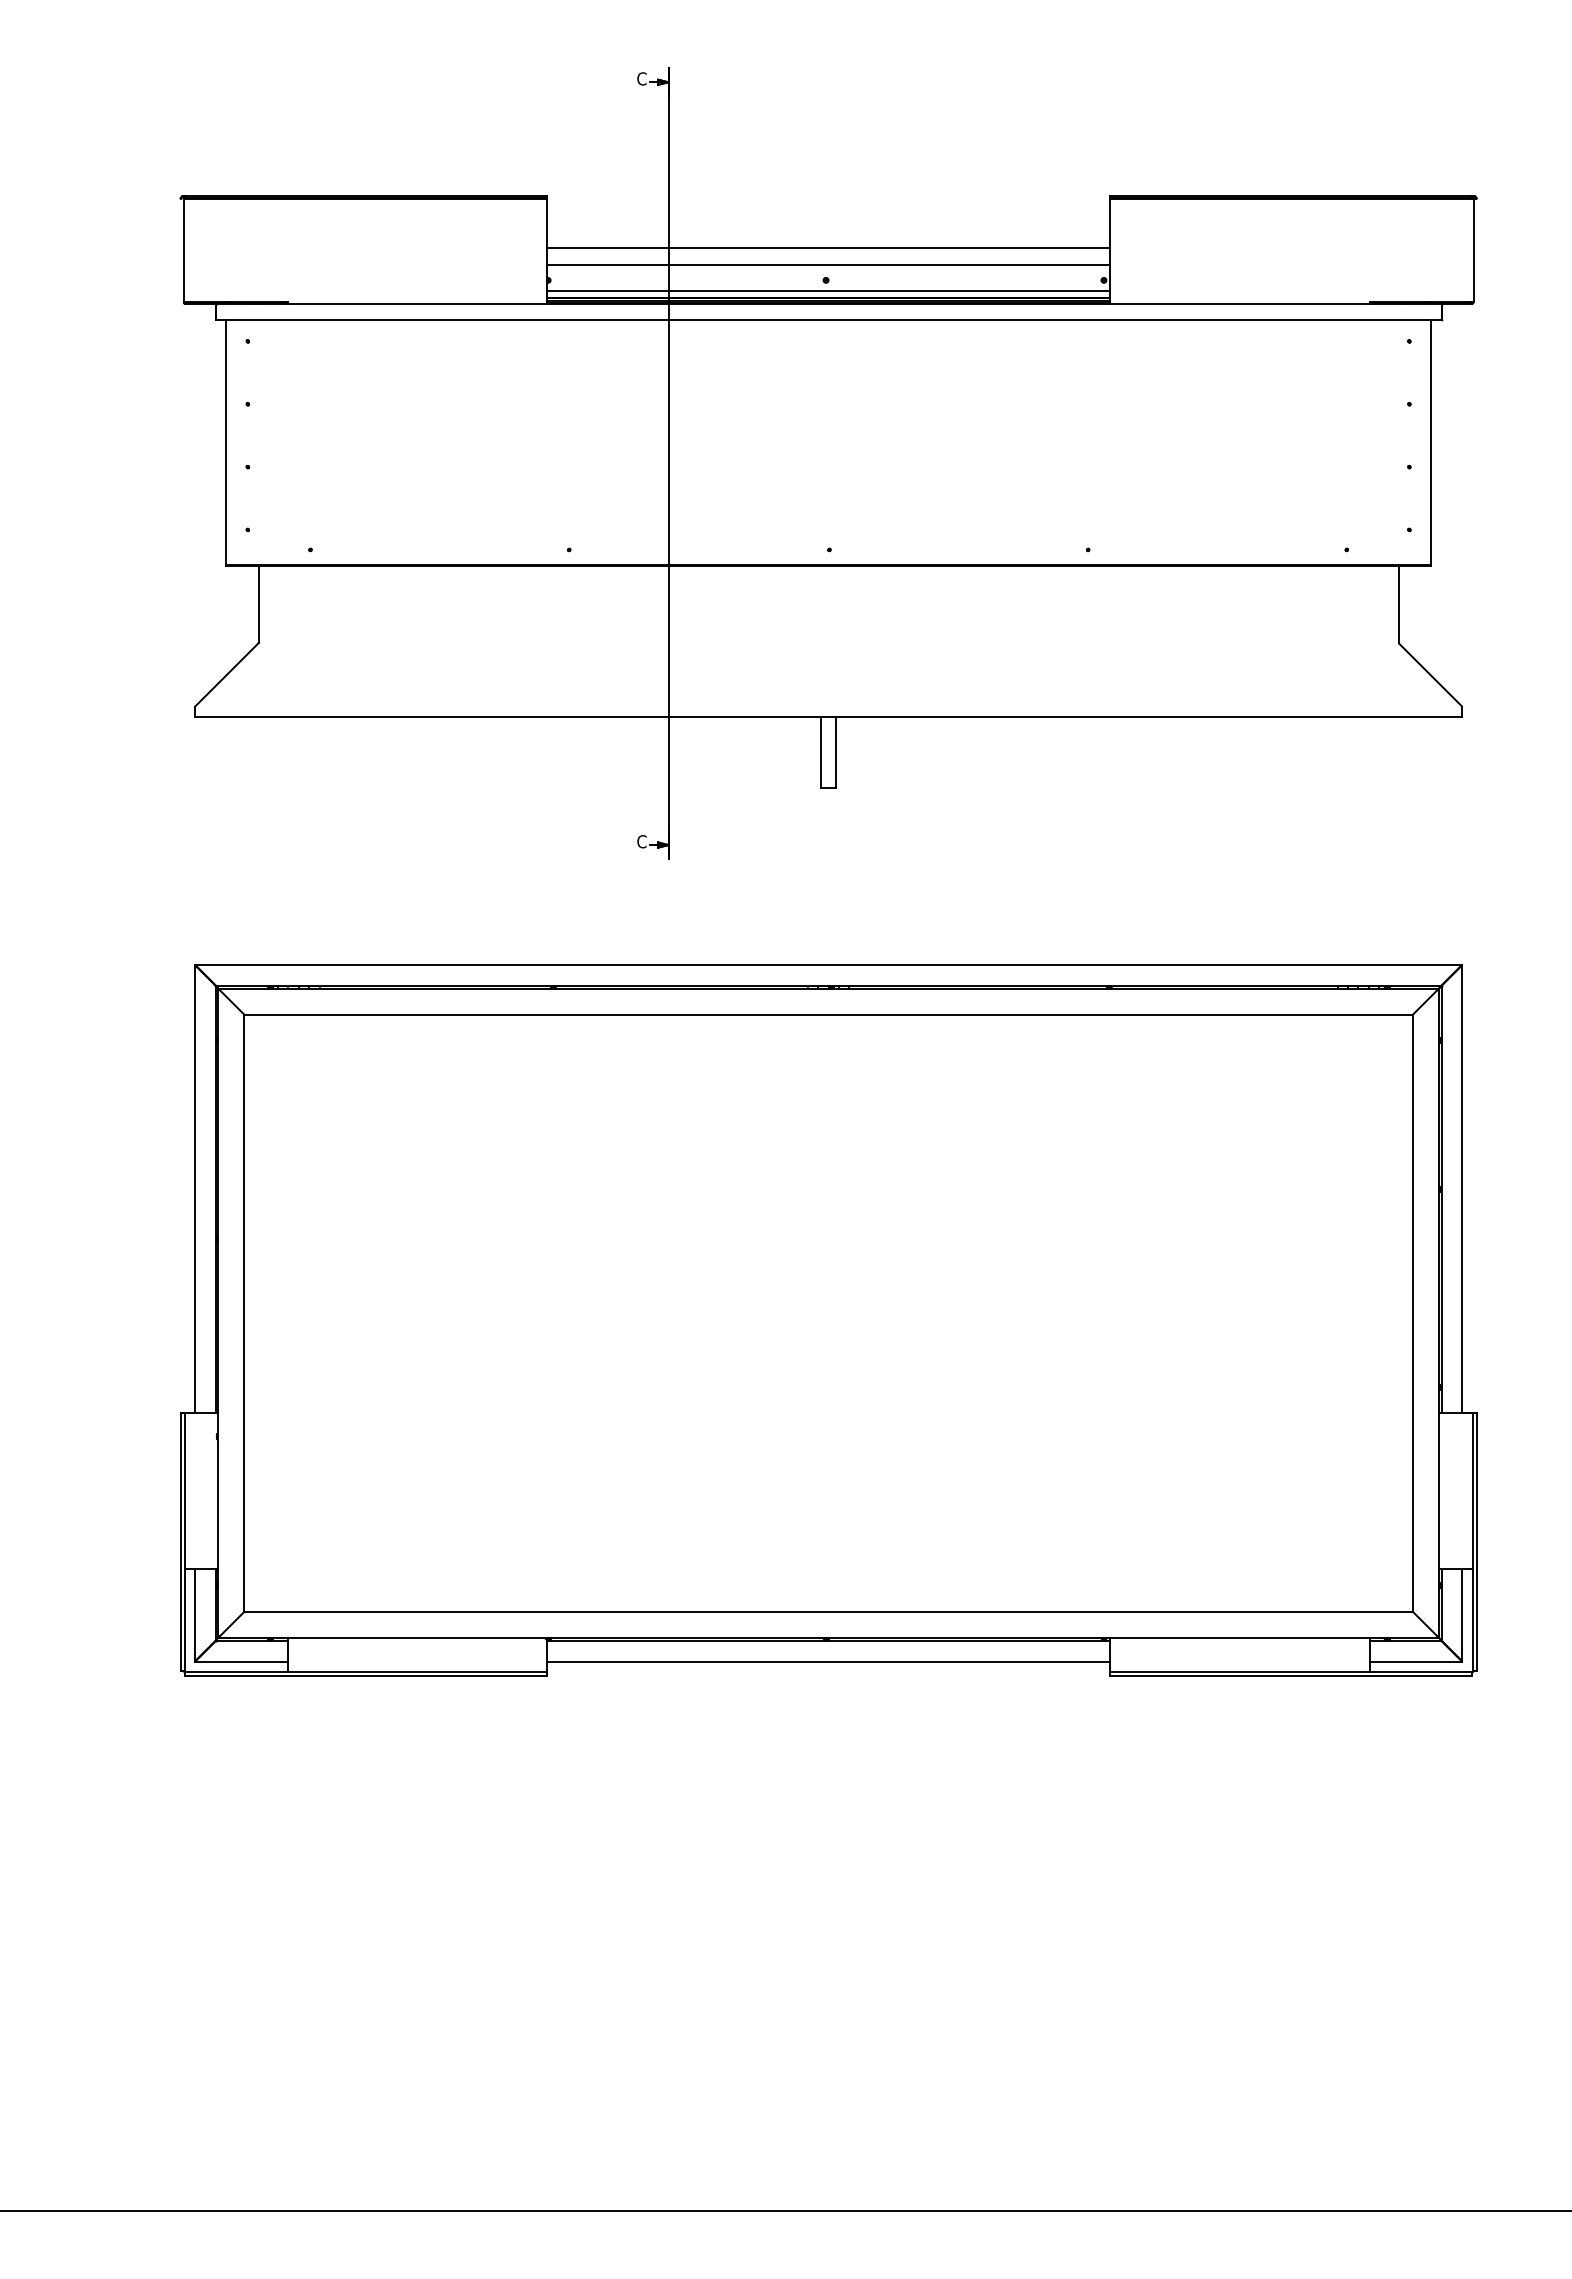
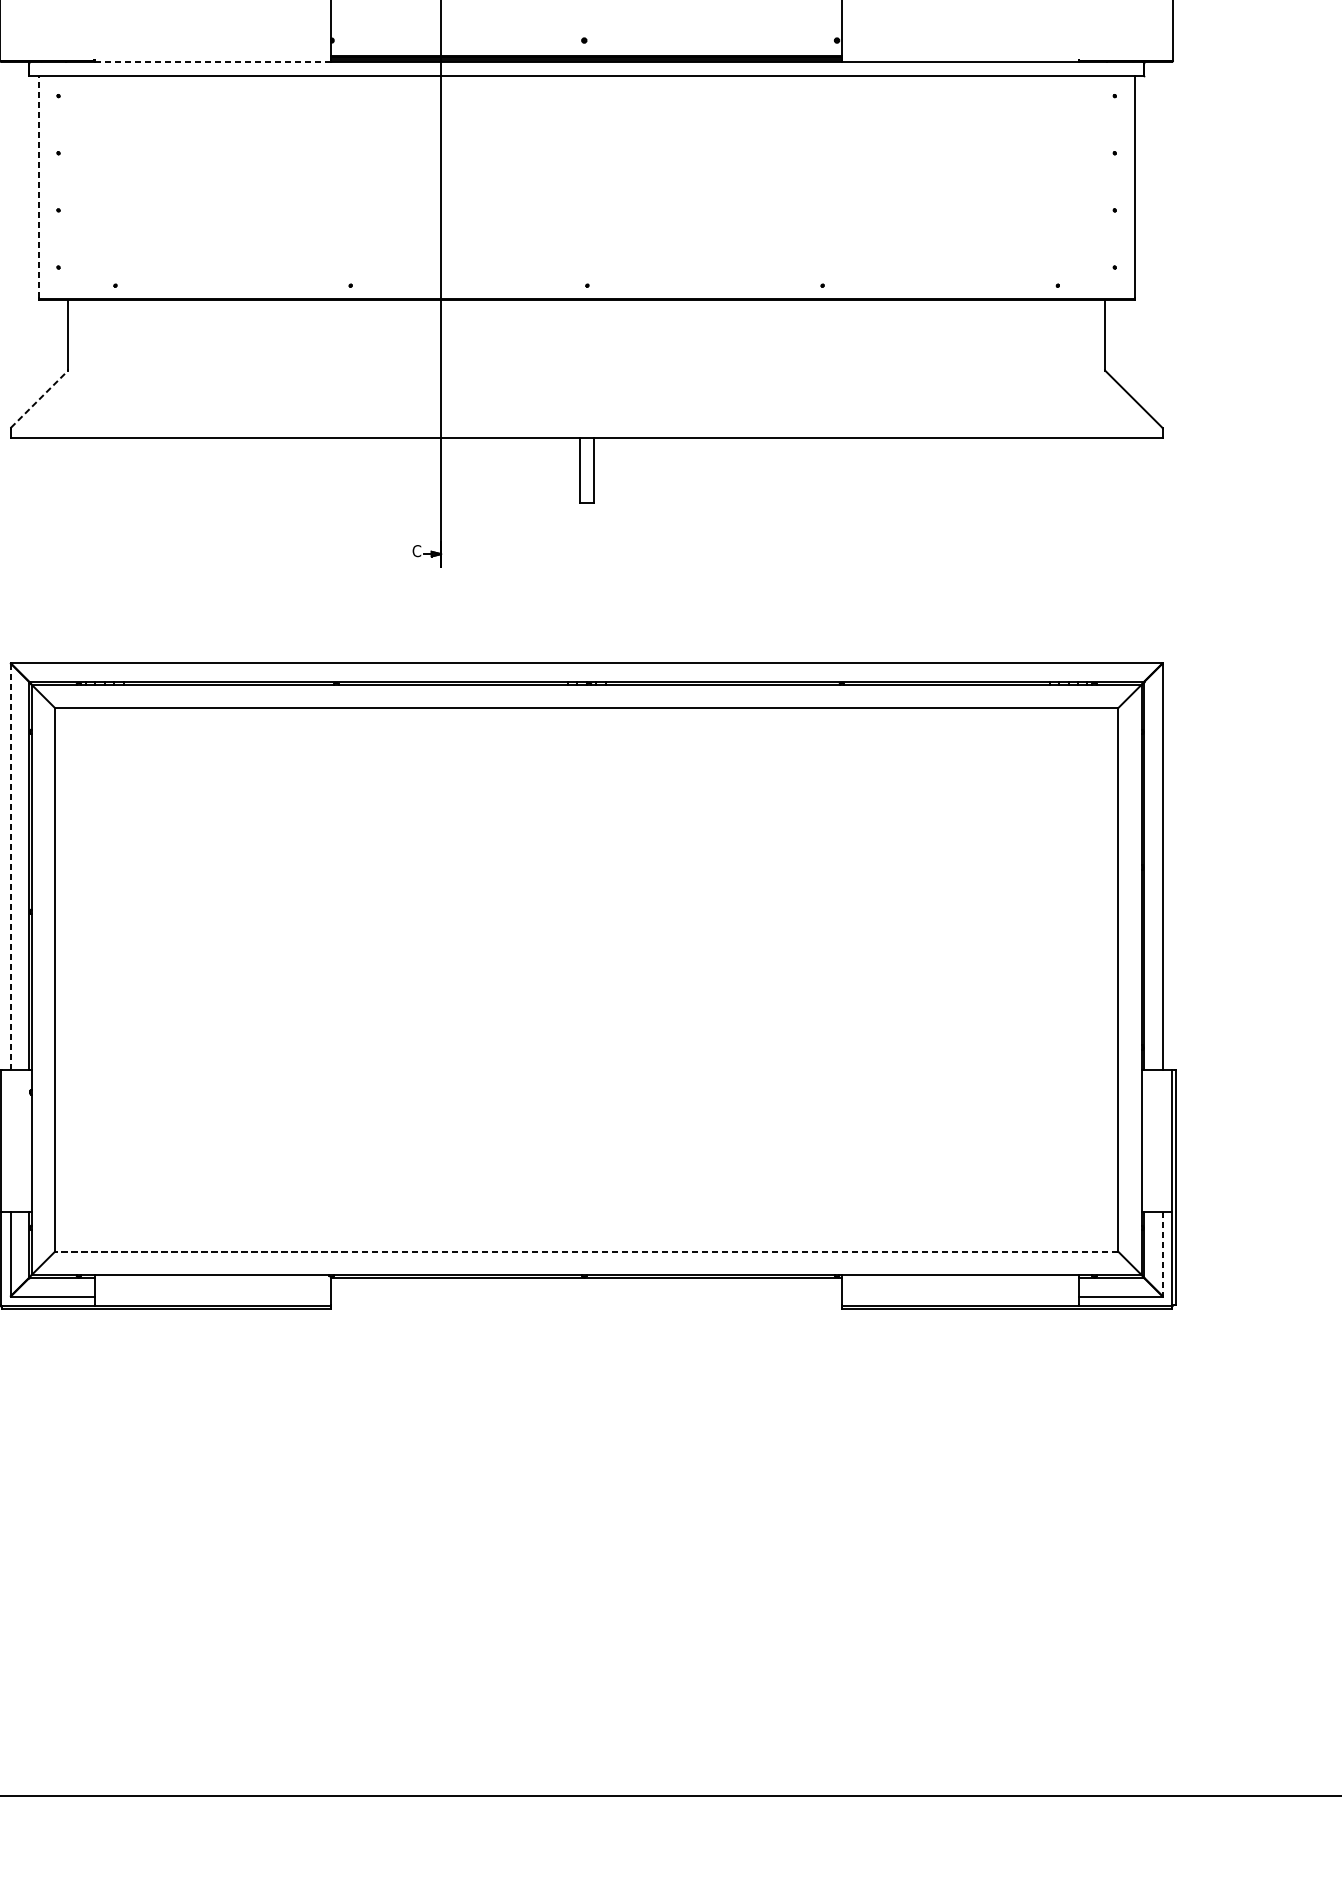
line: (828, 248) -> (586, 11), removed
line: (828, 264) -> (586, 26), removed
line: (828, 290) -> (586, 49), removed
line: (417, 304) -> (212, 62), solid -> dashed
line: (226, 441) -> (39, 187), solid -> dashed
line: (227, 674) -> (40, 399), solid -> dashed
line: (195, 1189) -> (10, 867), solid -> dashed
line: (828, 1611) -> (586, 1251), solid -> dashed
line: (1462, 1615) -> (1163, 1254), solid -> dashed
line: (828, 1661) -> (586, 1296), removed

